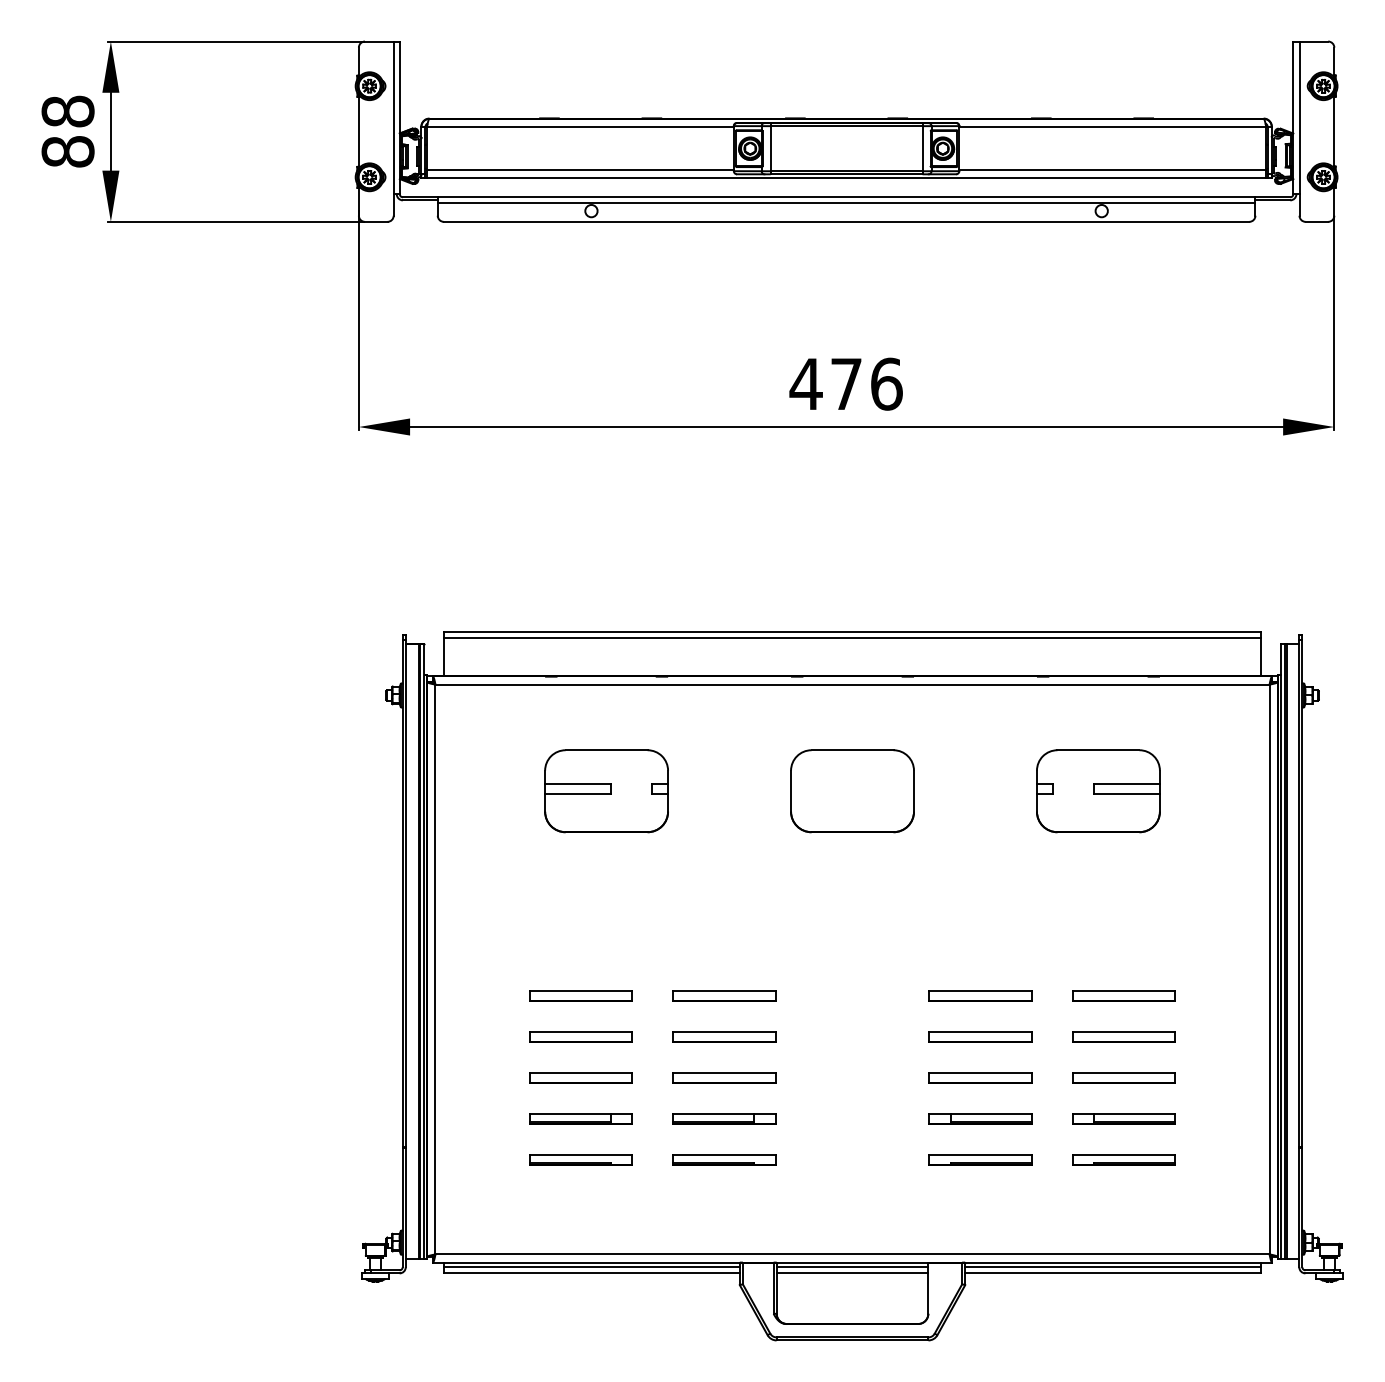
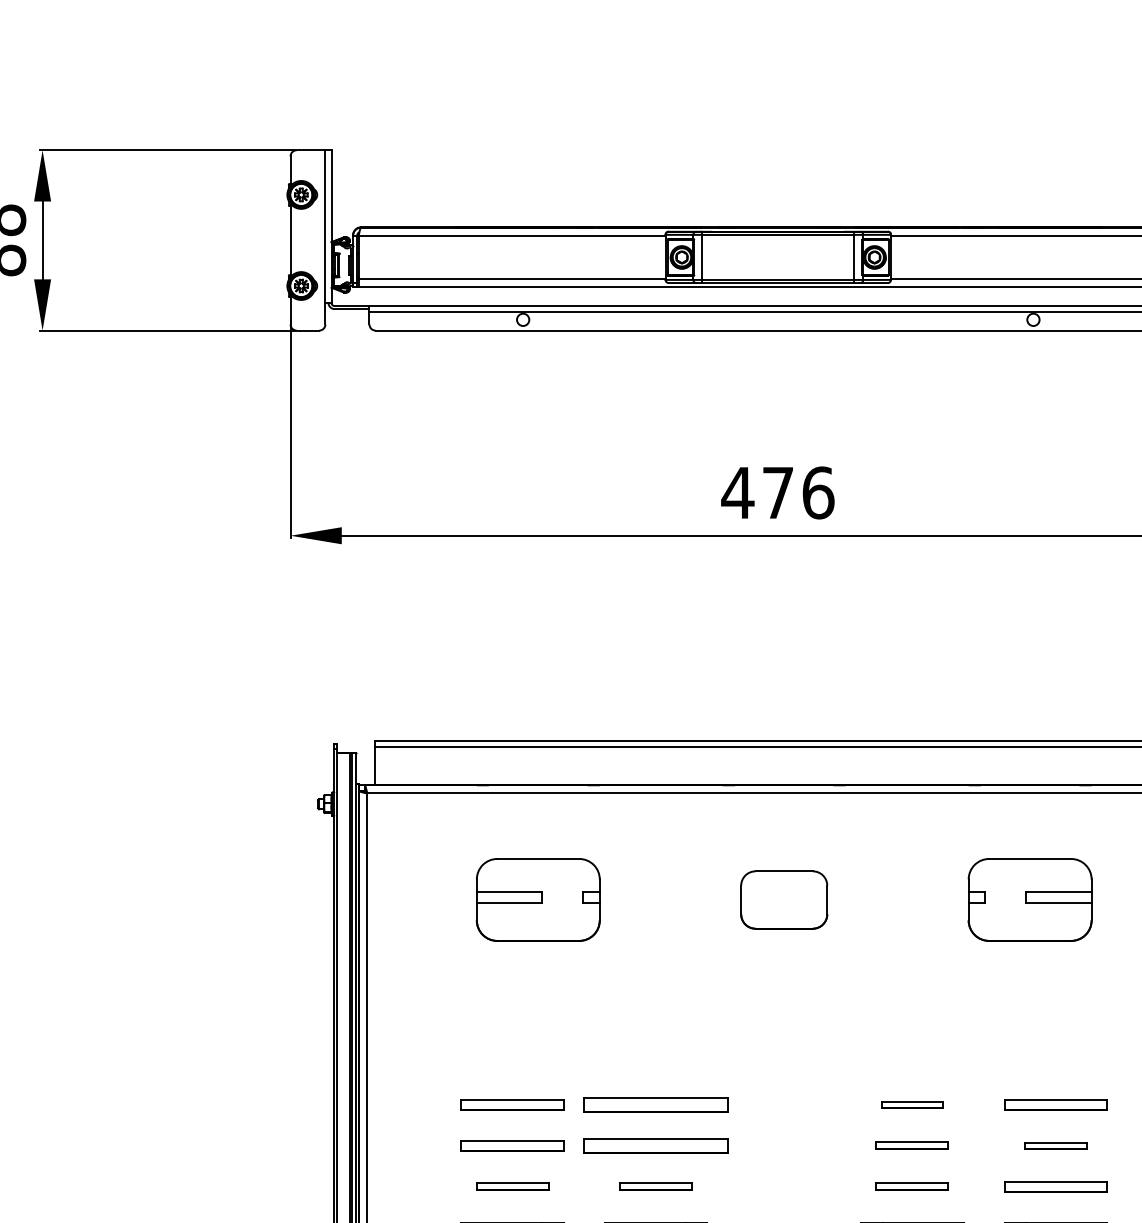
part: (852, 791) -> (784, 900), size x0.7
part: (724, 995) -> (656, 1104), size x1.4
part: (980, 995) -> (912, 1104), size x0.6
part: (724, 1036) -> (656, 1145), size x1.4
part: (980, 1036) -> (912, 1145), size x0.7
part: (1123, 1036) -> (1055, 1145), size x0.6
part: (580, 1077) -> (512, 1186), size x0.7
part: (724, 1077) -> (656, 1186), size x0.7
part: (980, 1077) -> (912, 1186), size x0.7

